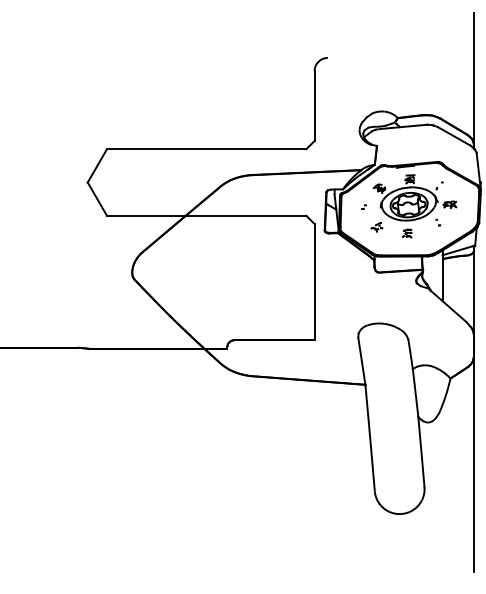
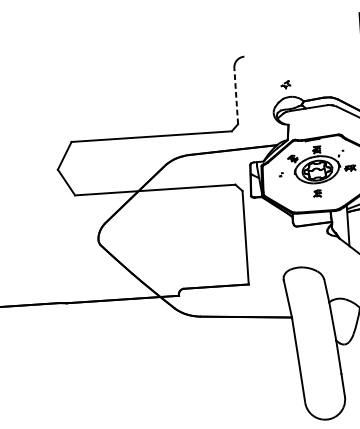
line: (314, 106) -> (236, 96), solid -> dashed
part: (438, 222) -> (342, 183), removed
part: (376, 227) -> (285, 85), moved

